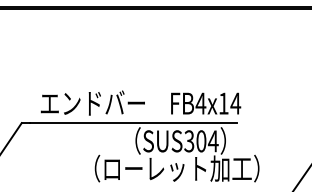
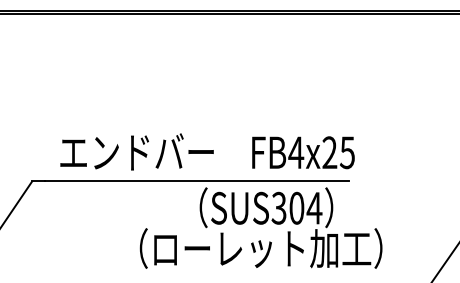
text: (229, 103) -> (338, 152), FB4x14 -> FB4x25

